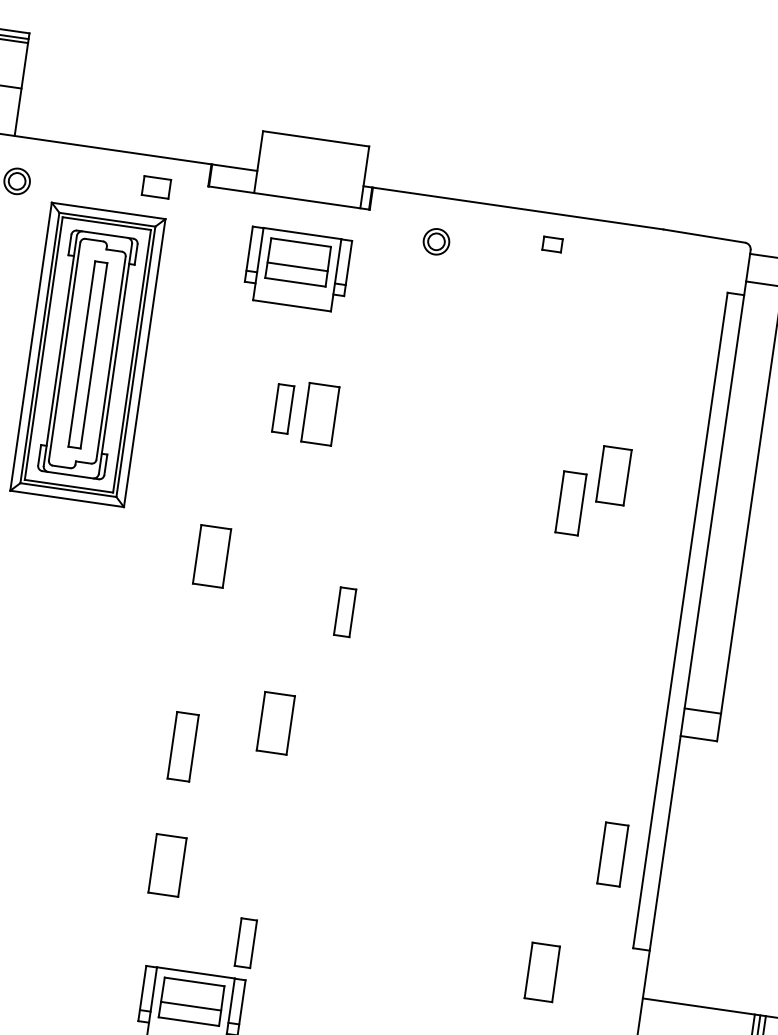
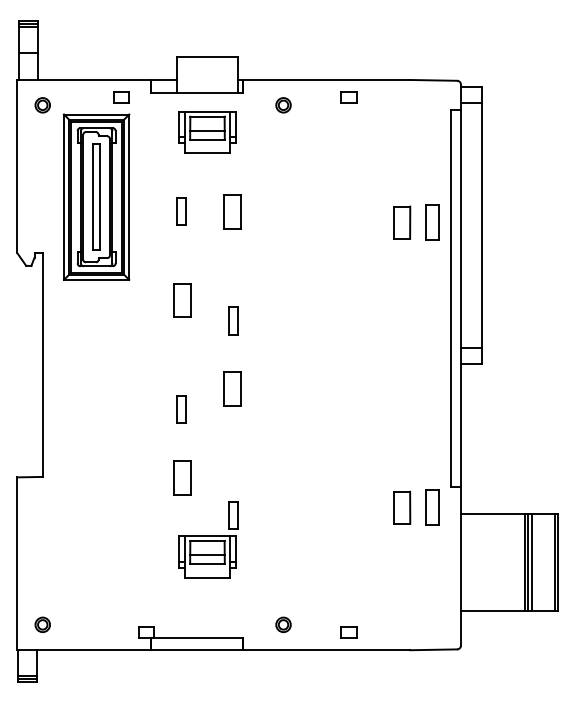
part: (551, 244) -> (348, 97), size x1.43
part: (282, 408) -> (181, 211), moved
part: (571, 503) -> (432, 222), moved
part: (345, 611) -> (233, 320), moved
part: (182, 745) -> (181, 409), size x0.71
part: (613, 854) -> (432, 507), moved

